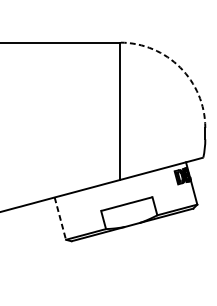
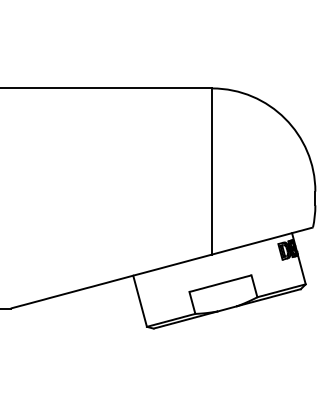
arc: (180, 67) -> (285, 118), dashed -> solid
line: (60, 218) -> (140, 301), dashed -> solid

